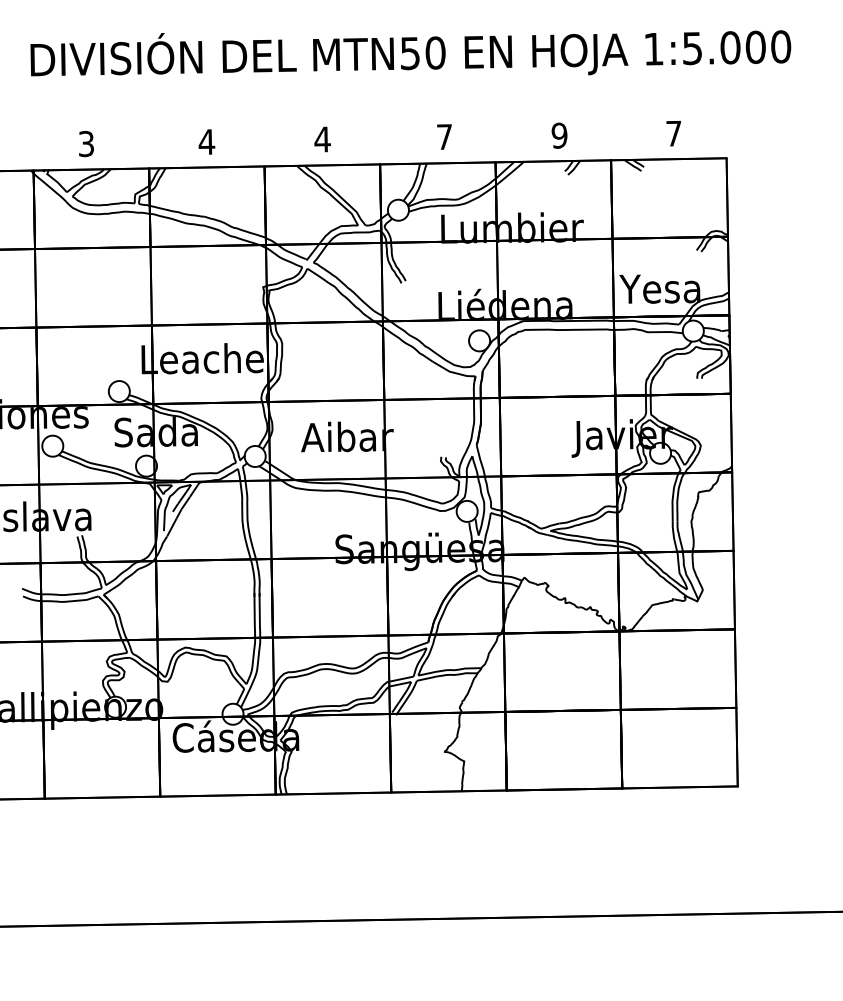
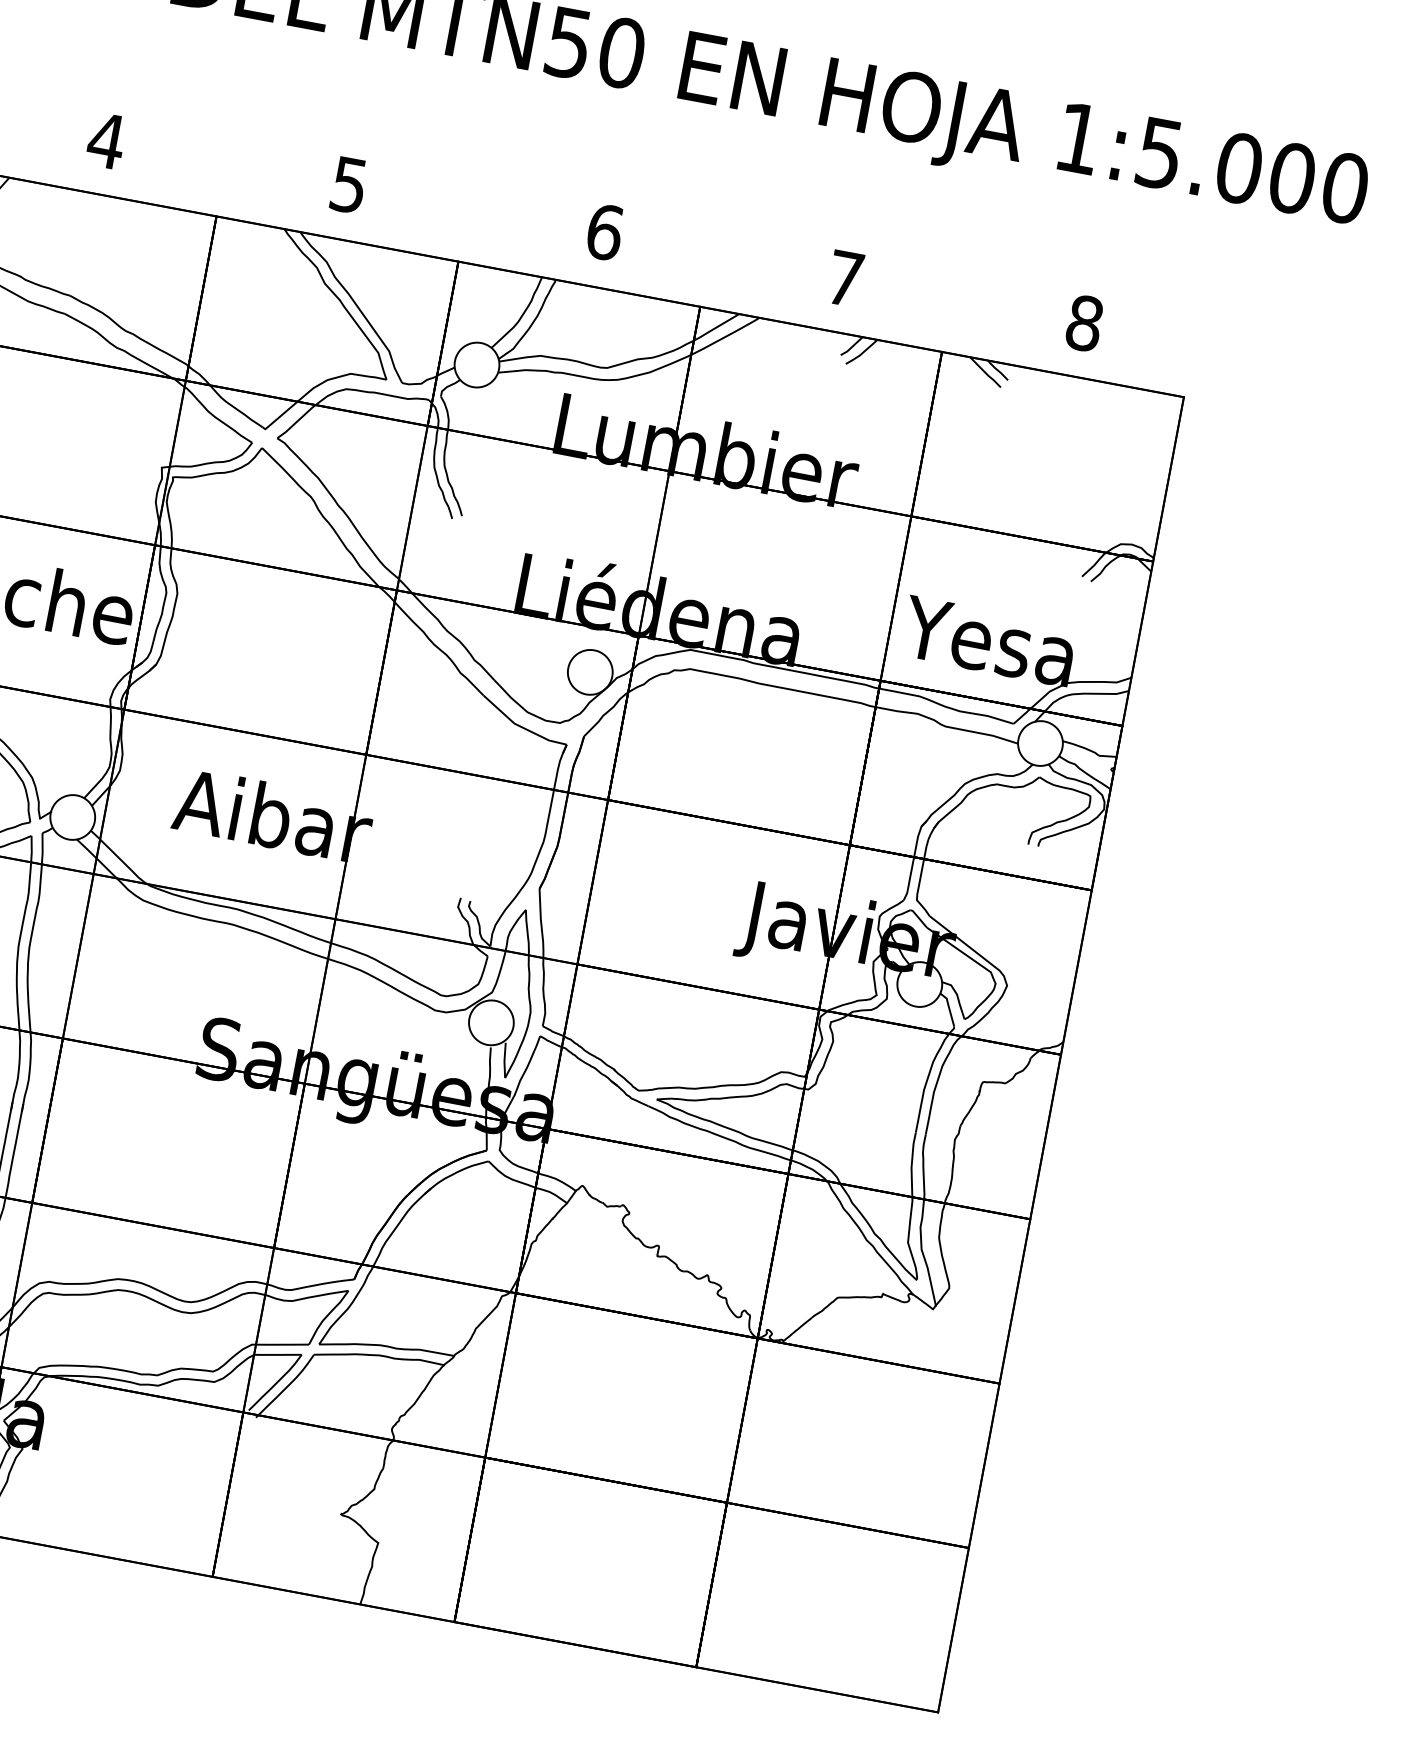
text: (673, 133) -> (1083, 322), 7 -> 8
text: (559, 135) -> (845, 278), 9 -> 7
text: (444, 137) -> (604, 233), 7 -> 6
text: (322, 139) -> (348, 184), 4 -> 5

